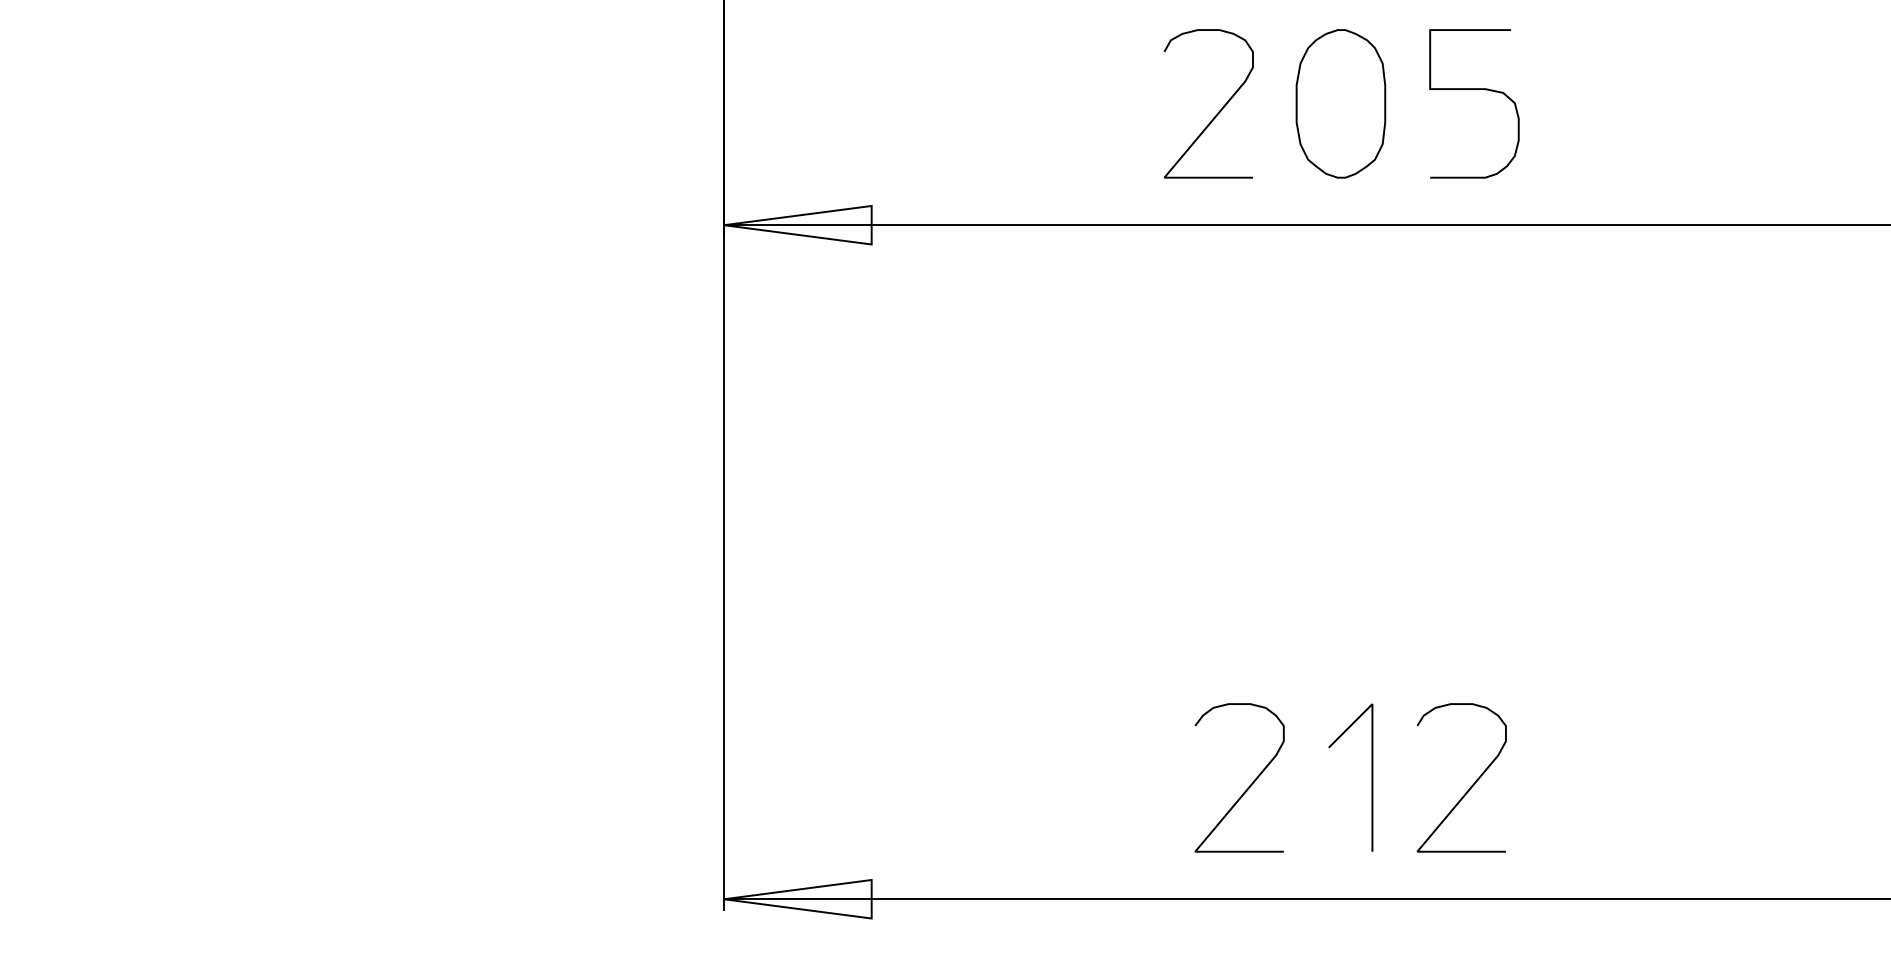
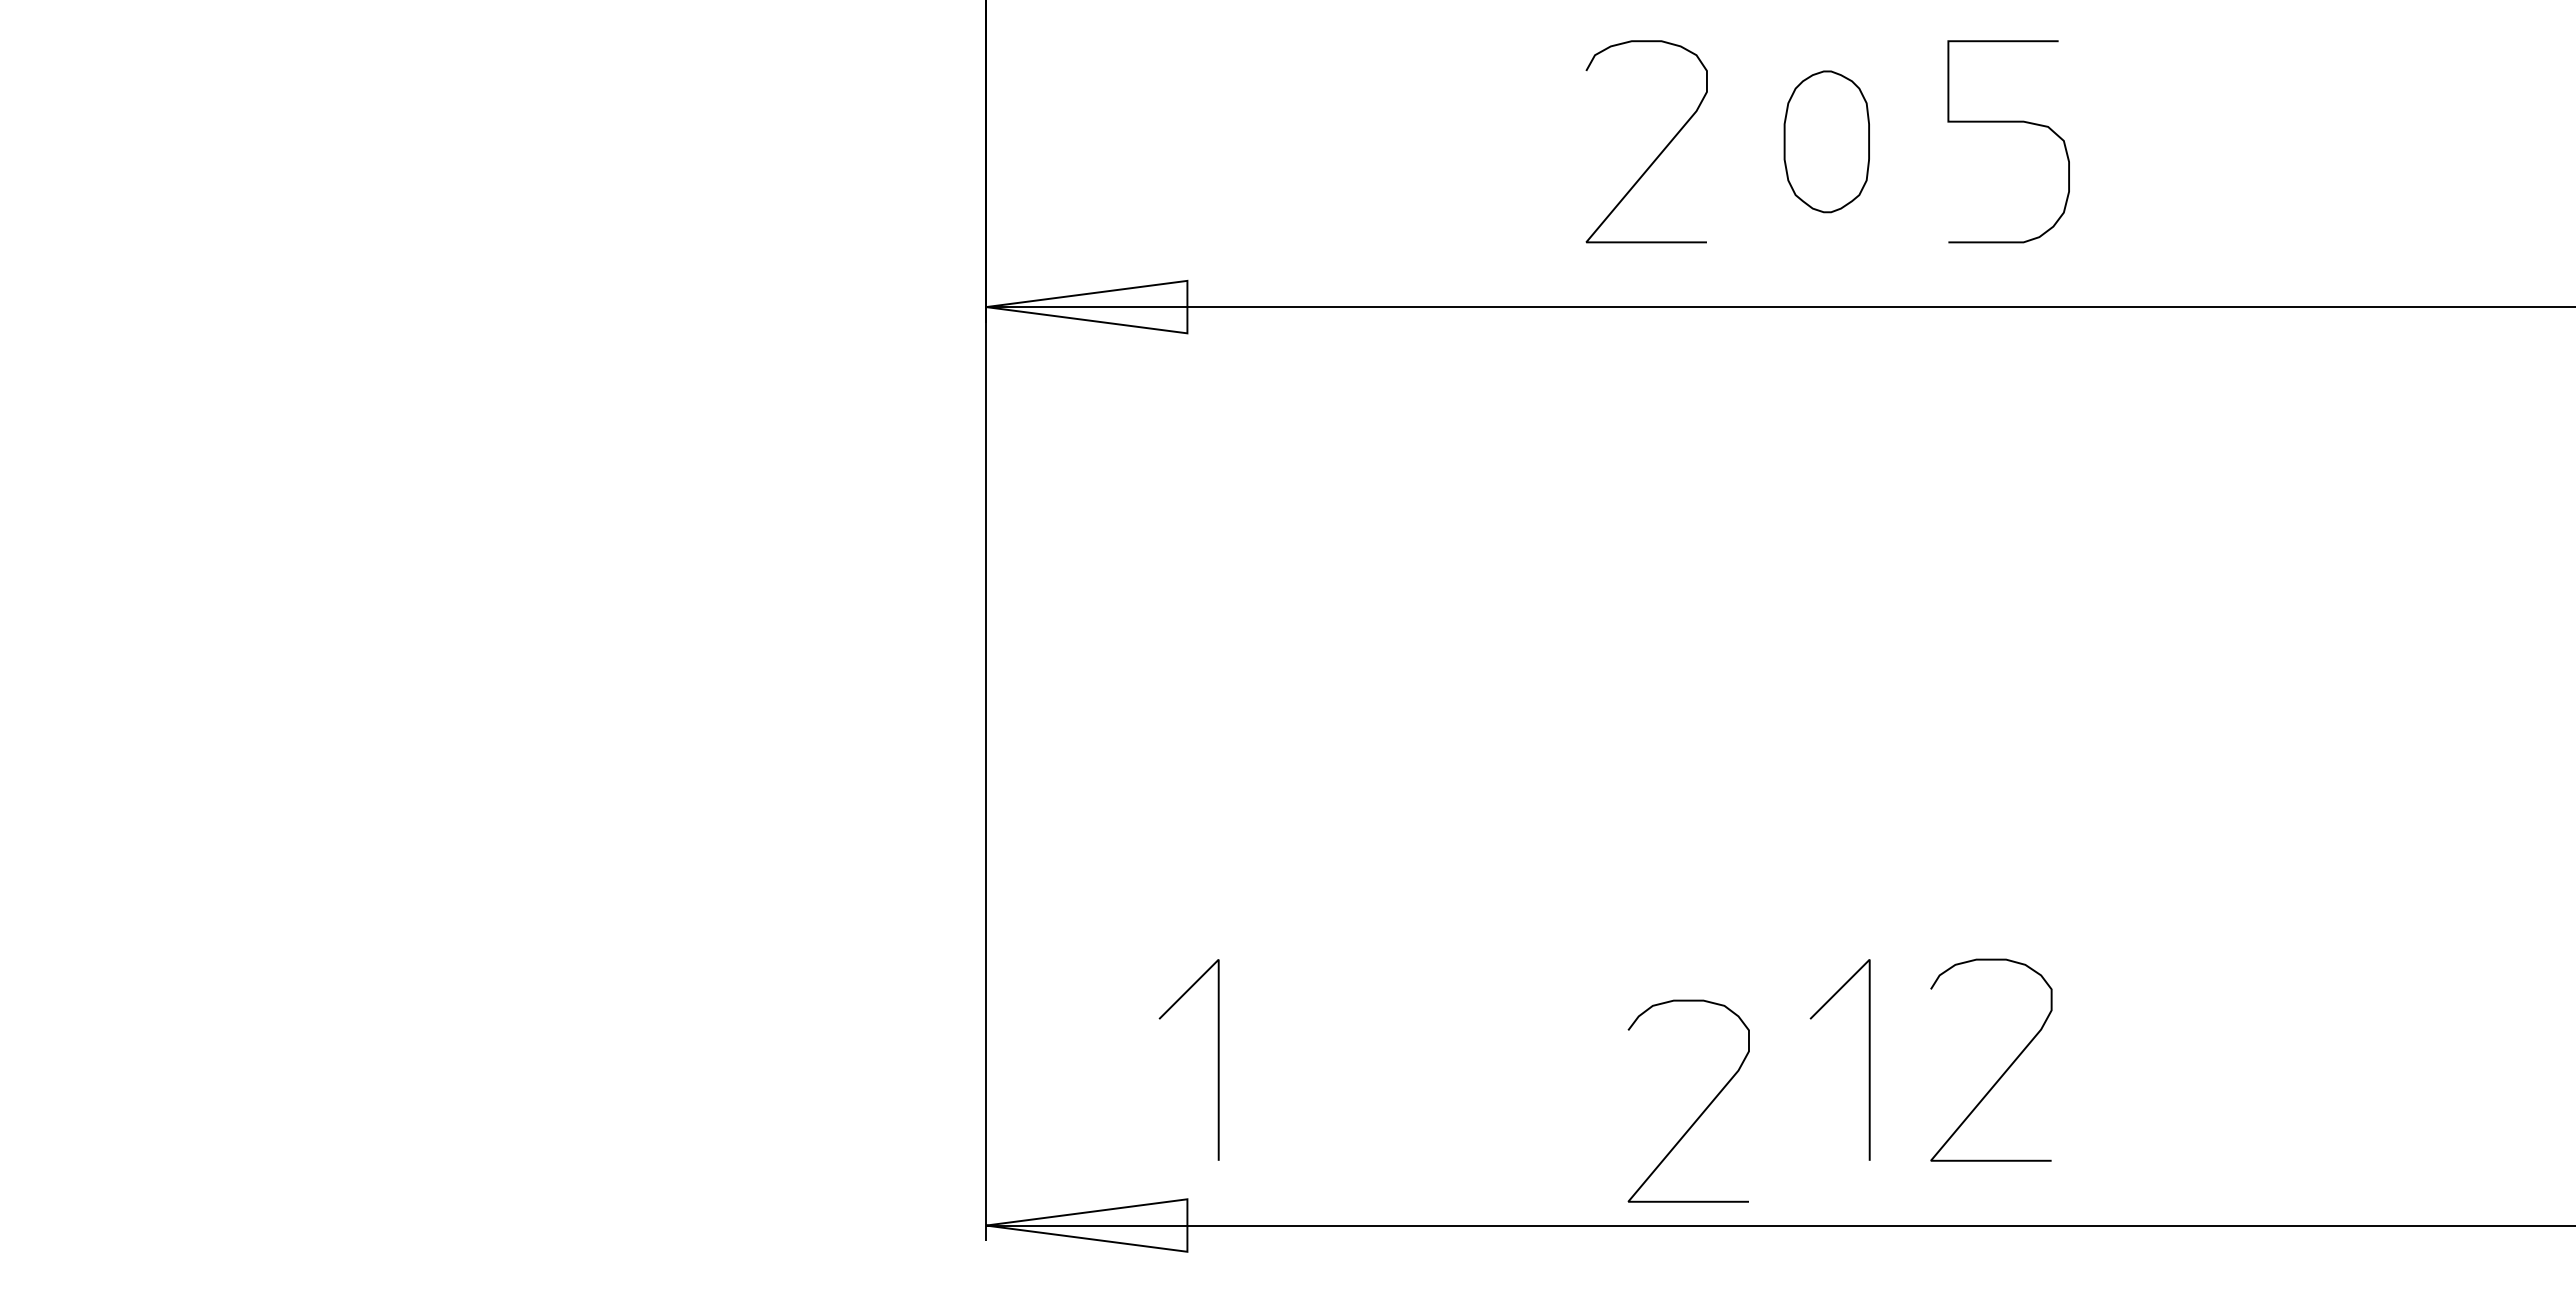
part: (1340, 103) -> (1826, 141), size x0.7
curve: (893, 777) -> (1217, 1059), added
curve: (1249, 785) -> (1702, 1111), moved

